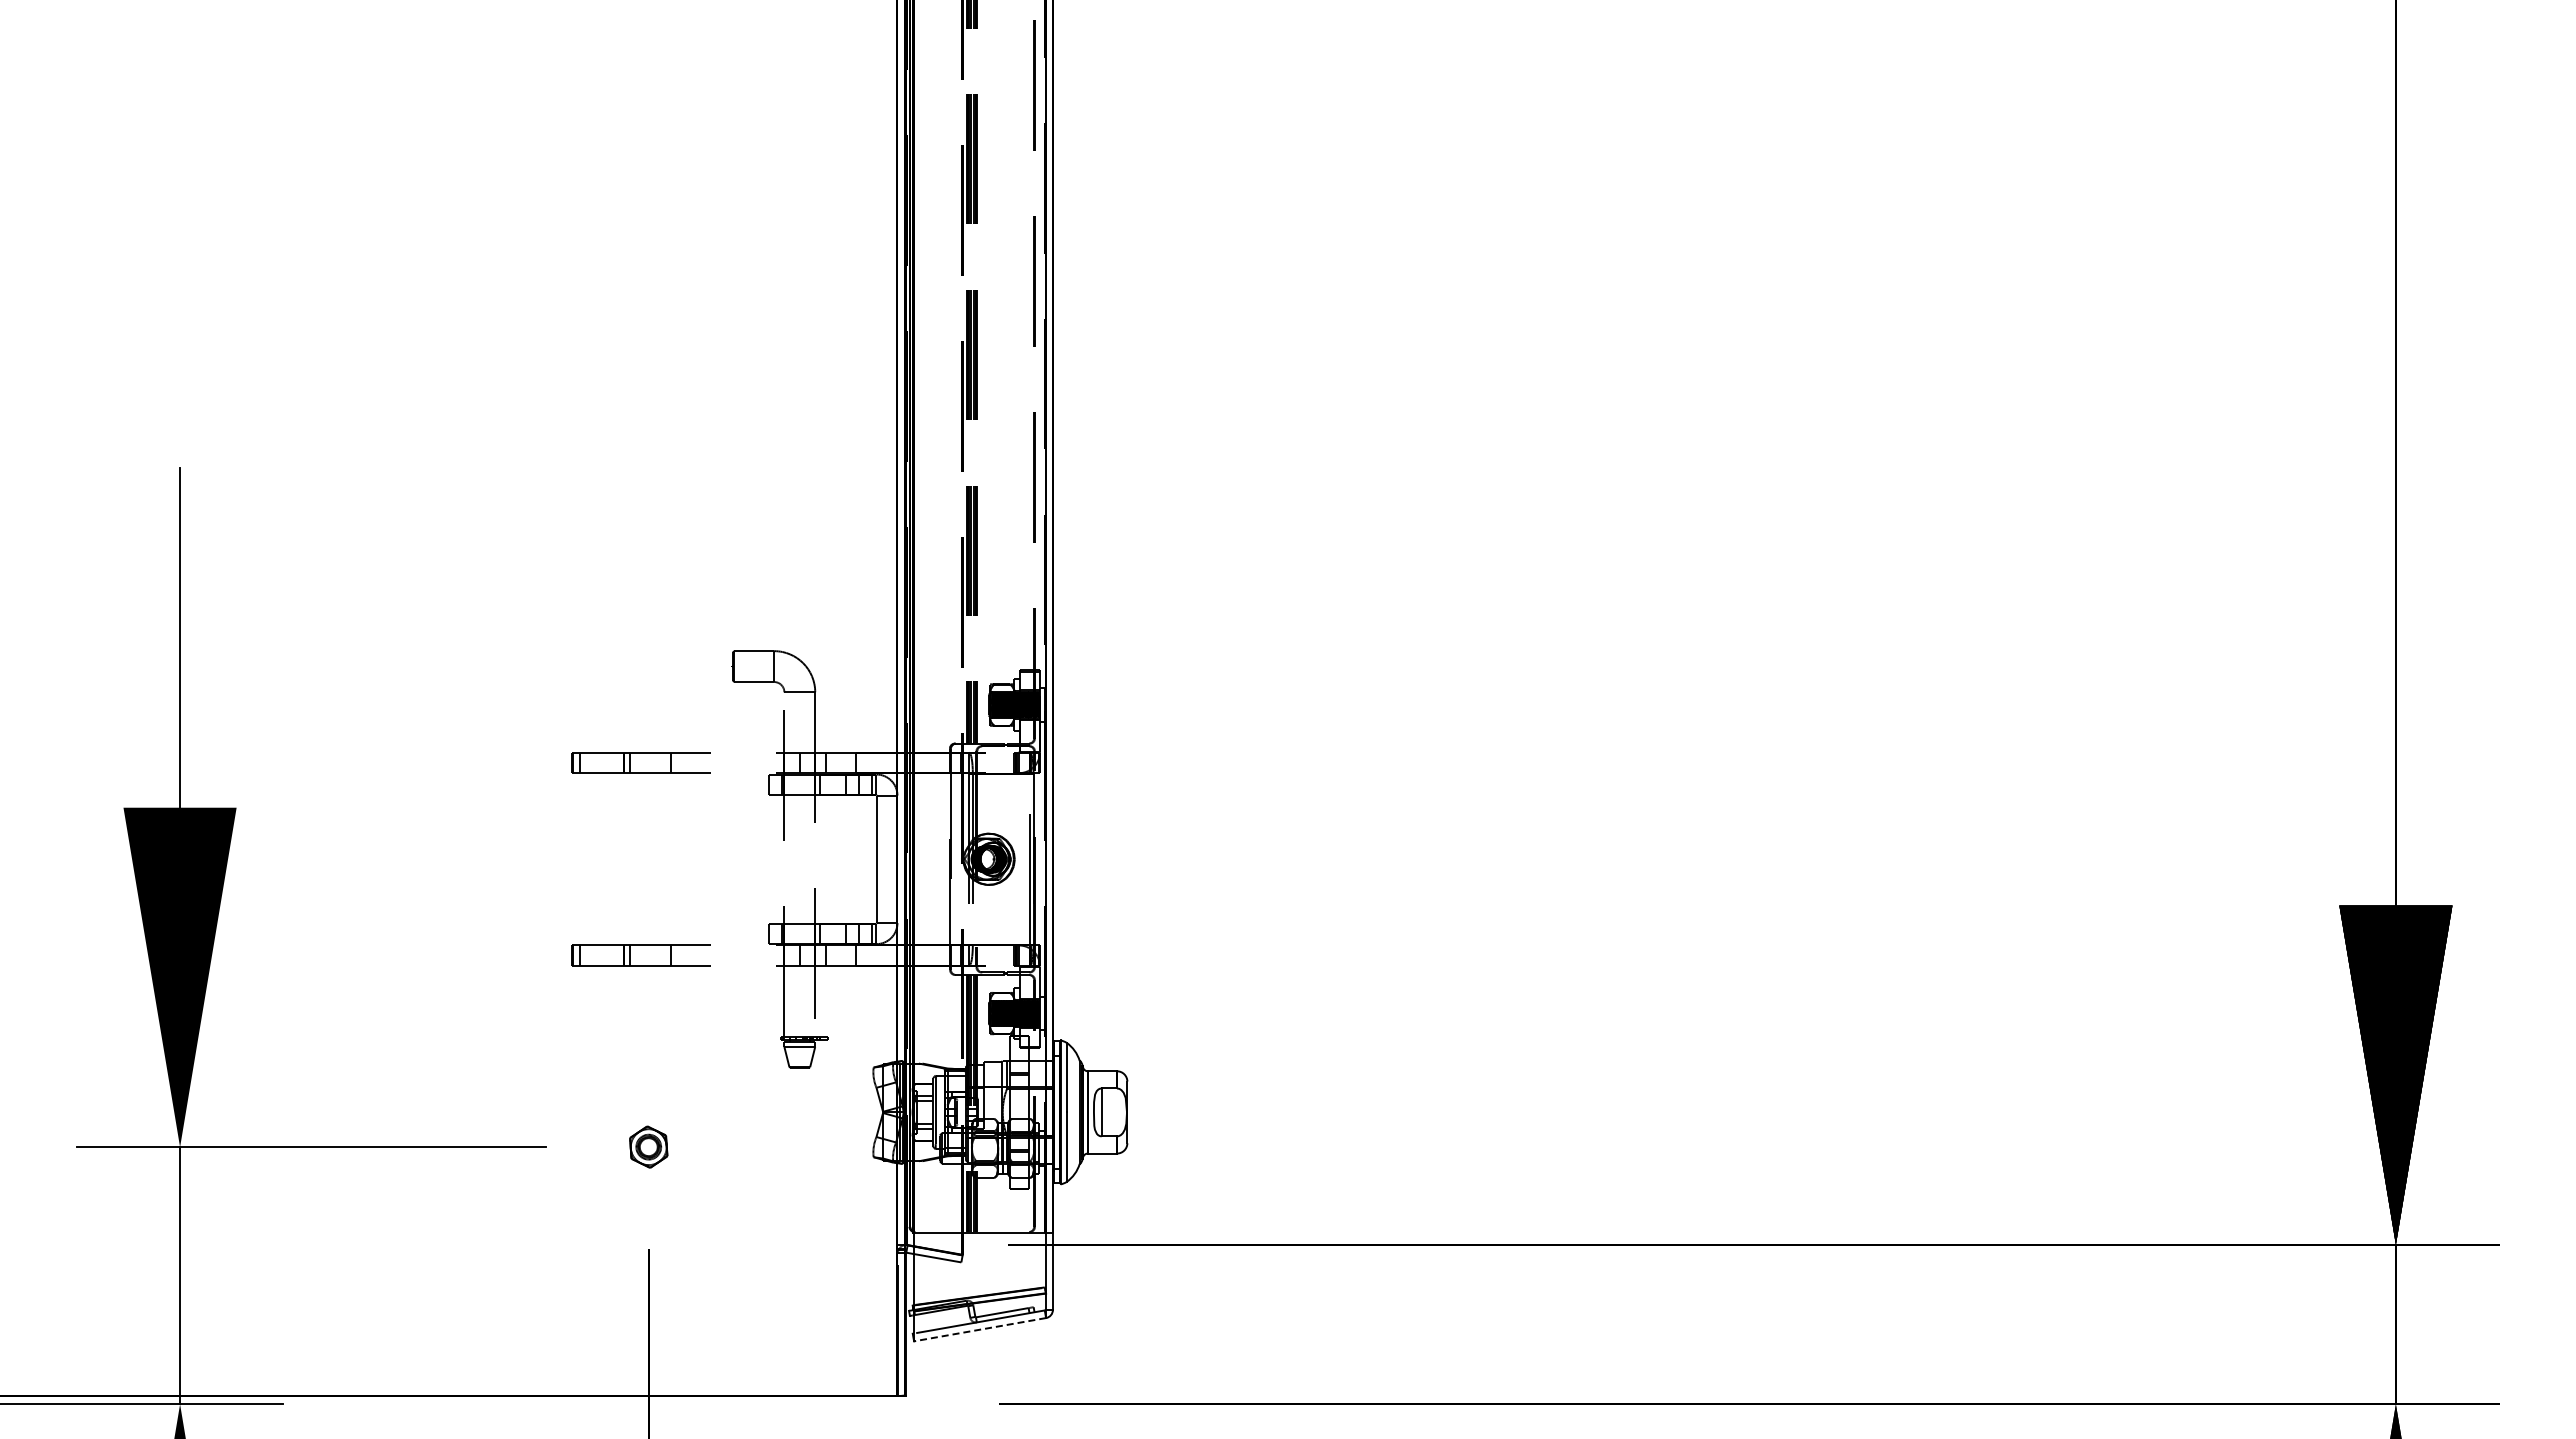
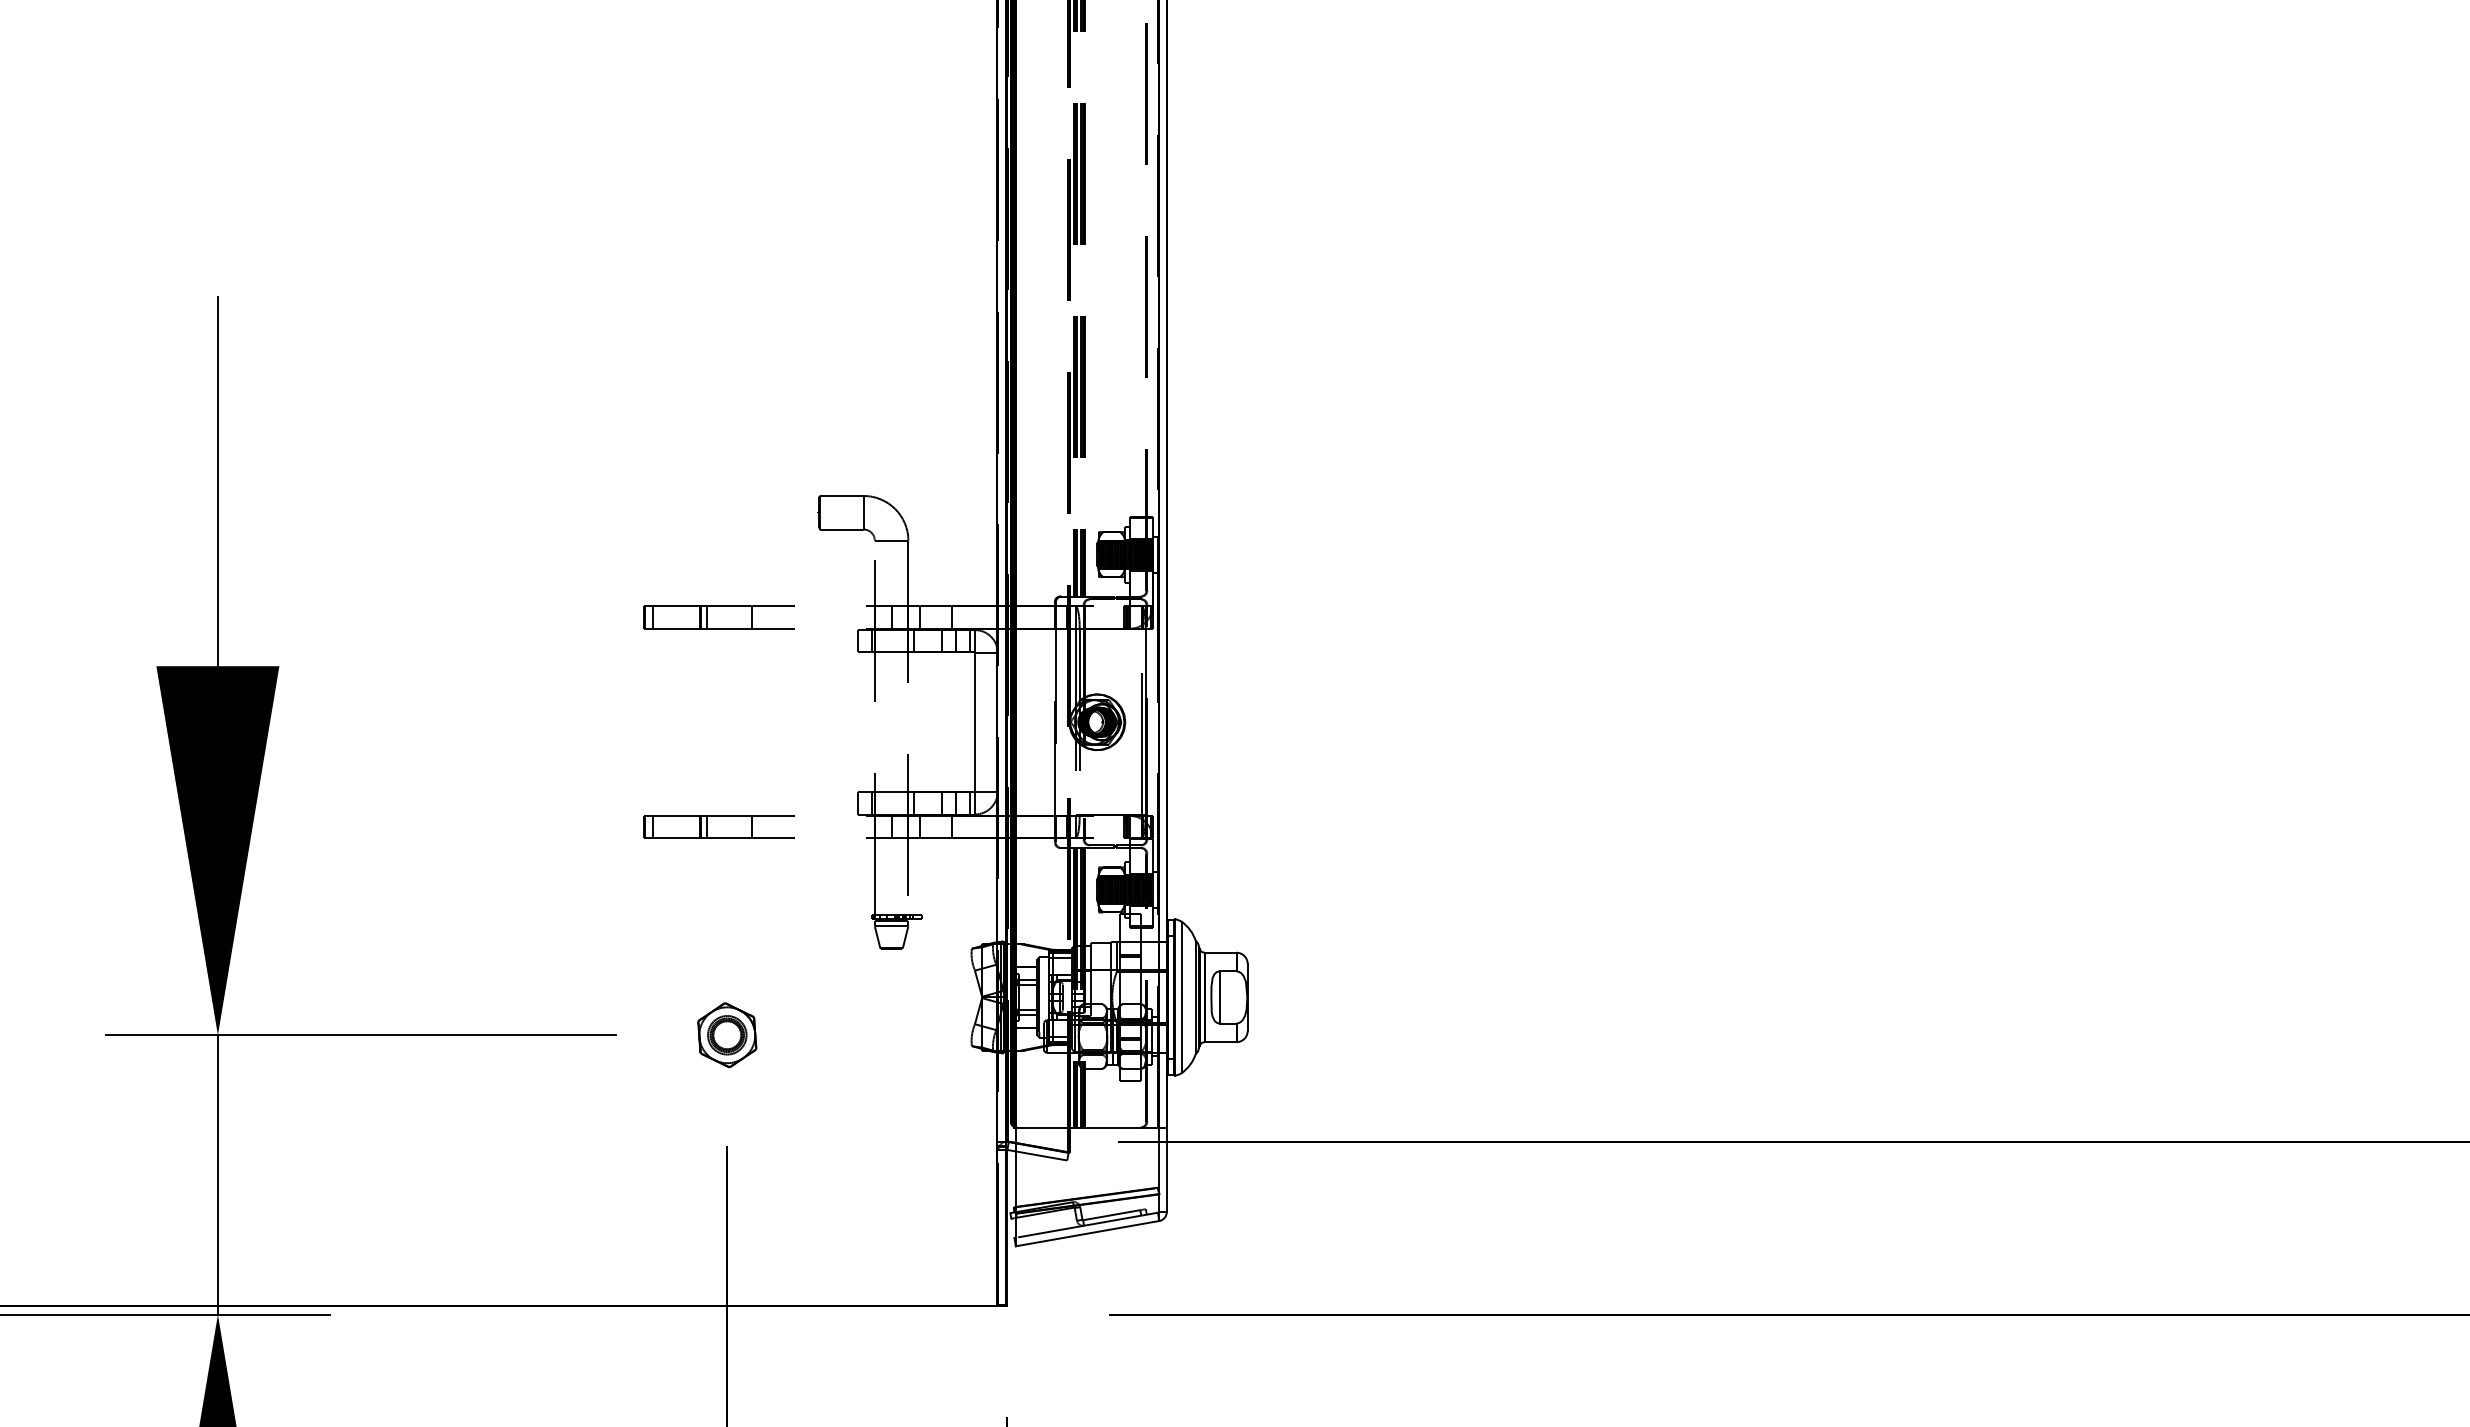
part: (648, 1146) -> (727, 1034), size x1.43
line: (979, 1329) -> (1086, 1233), dashed -> solid

